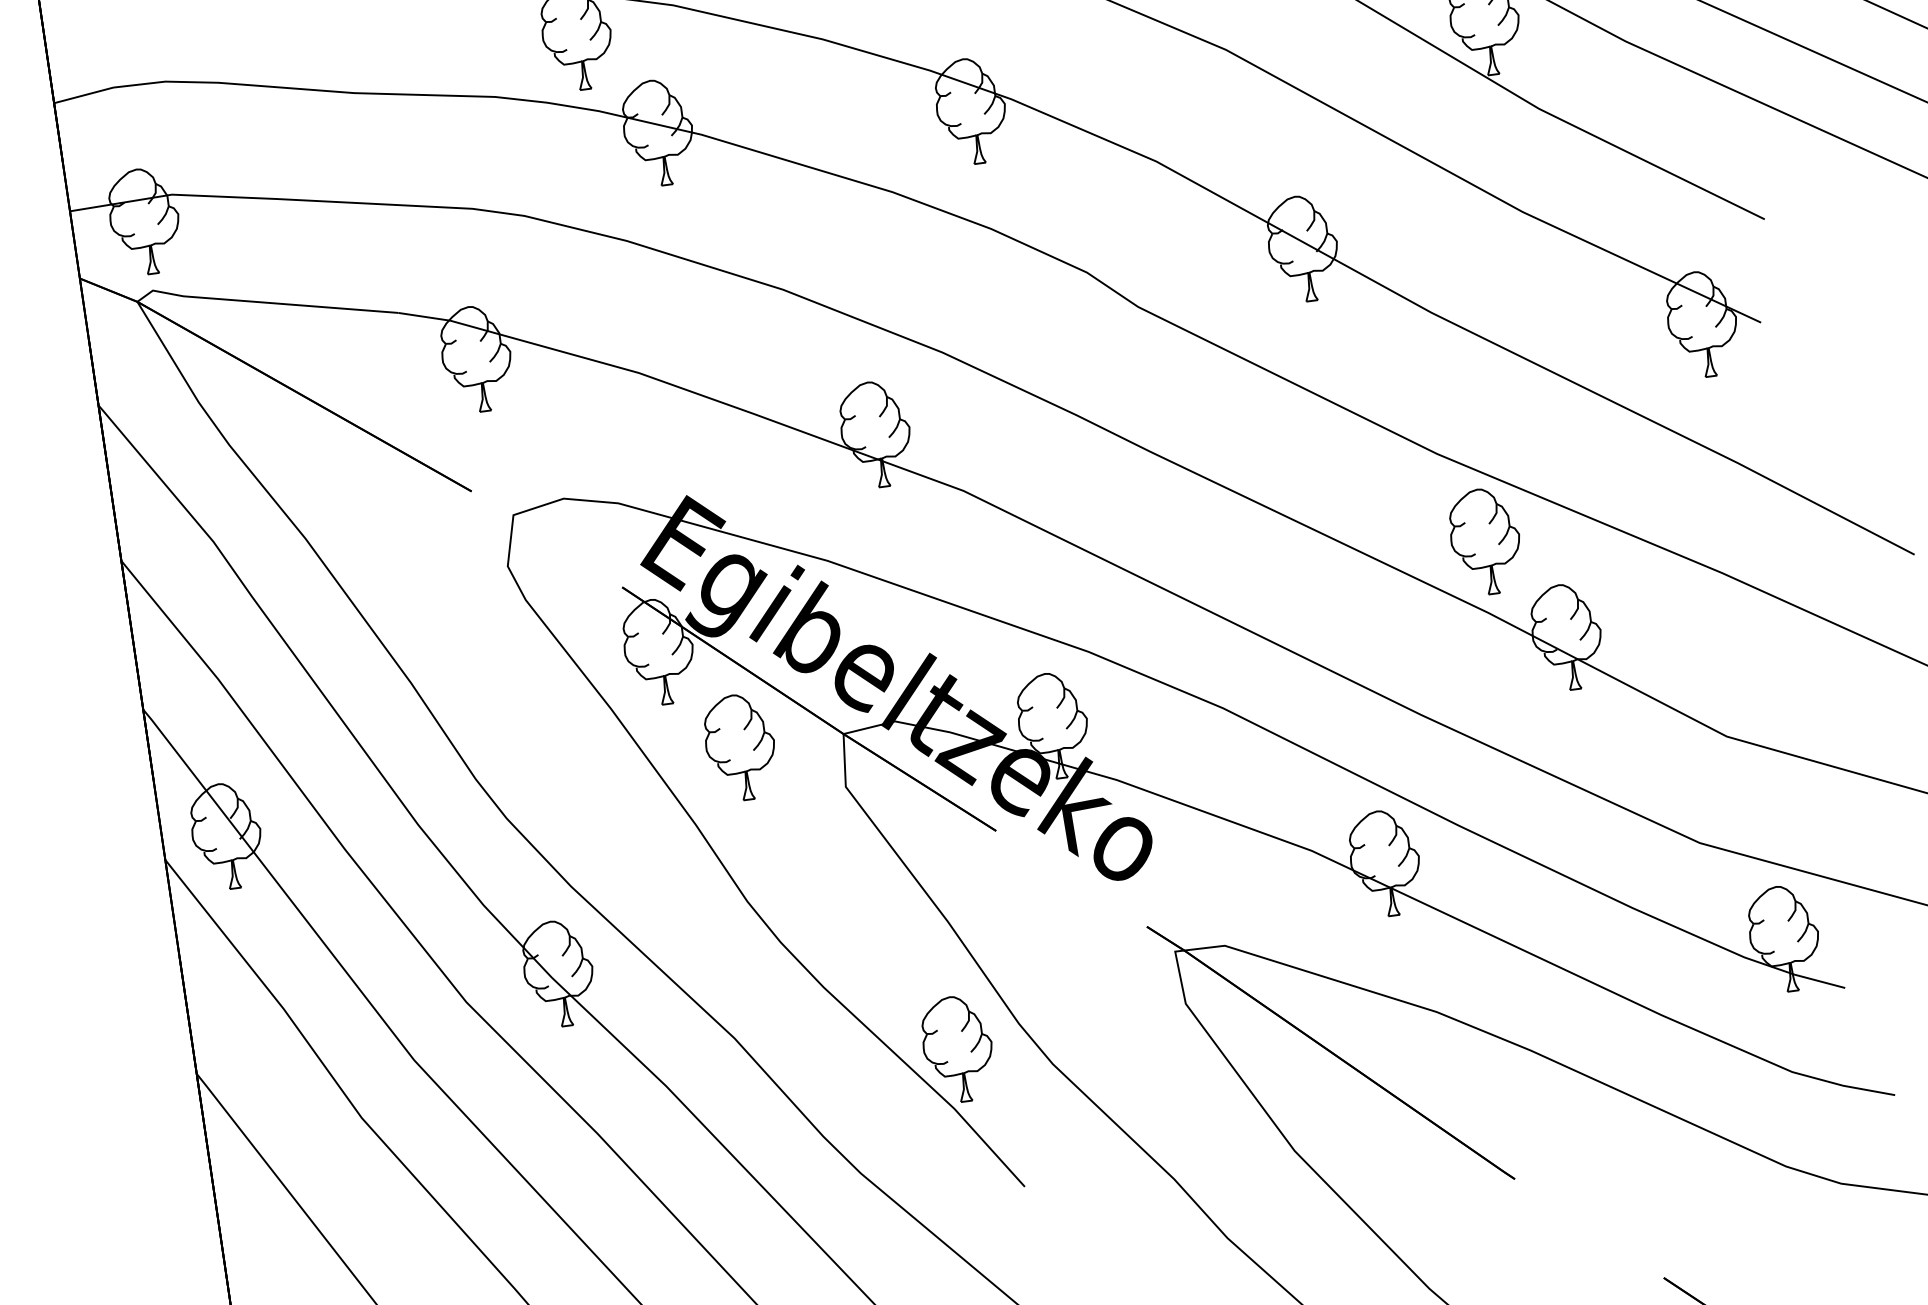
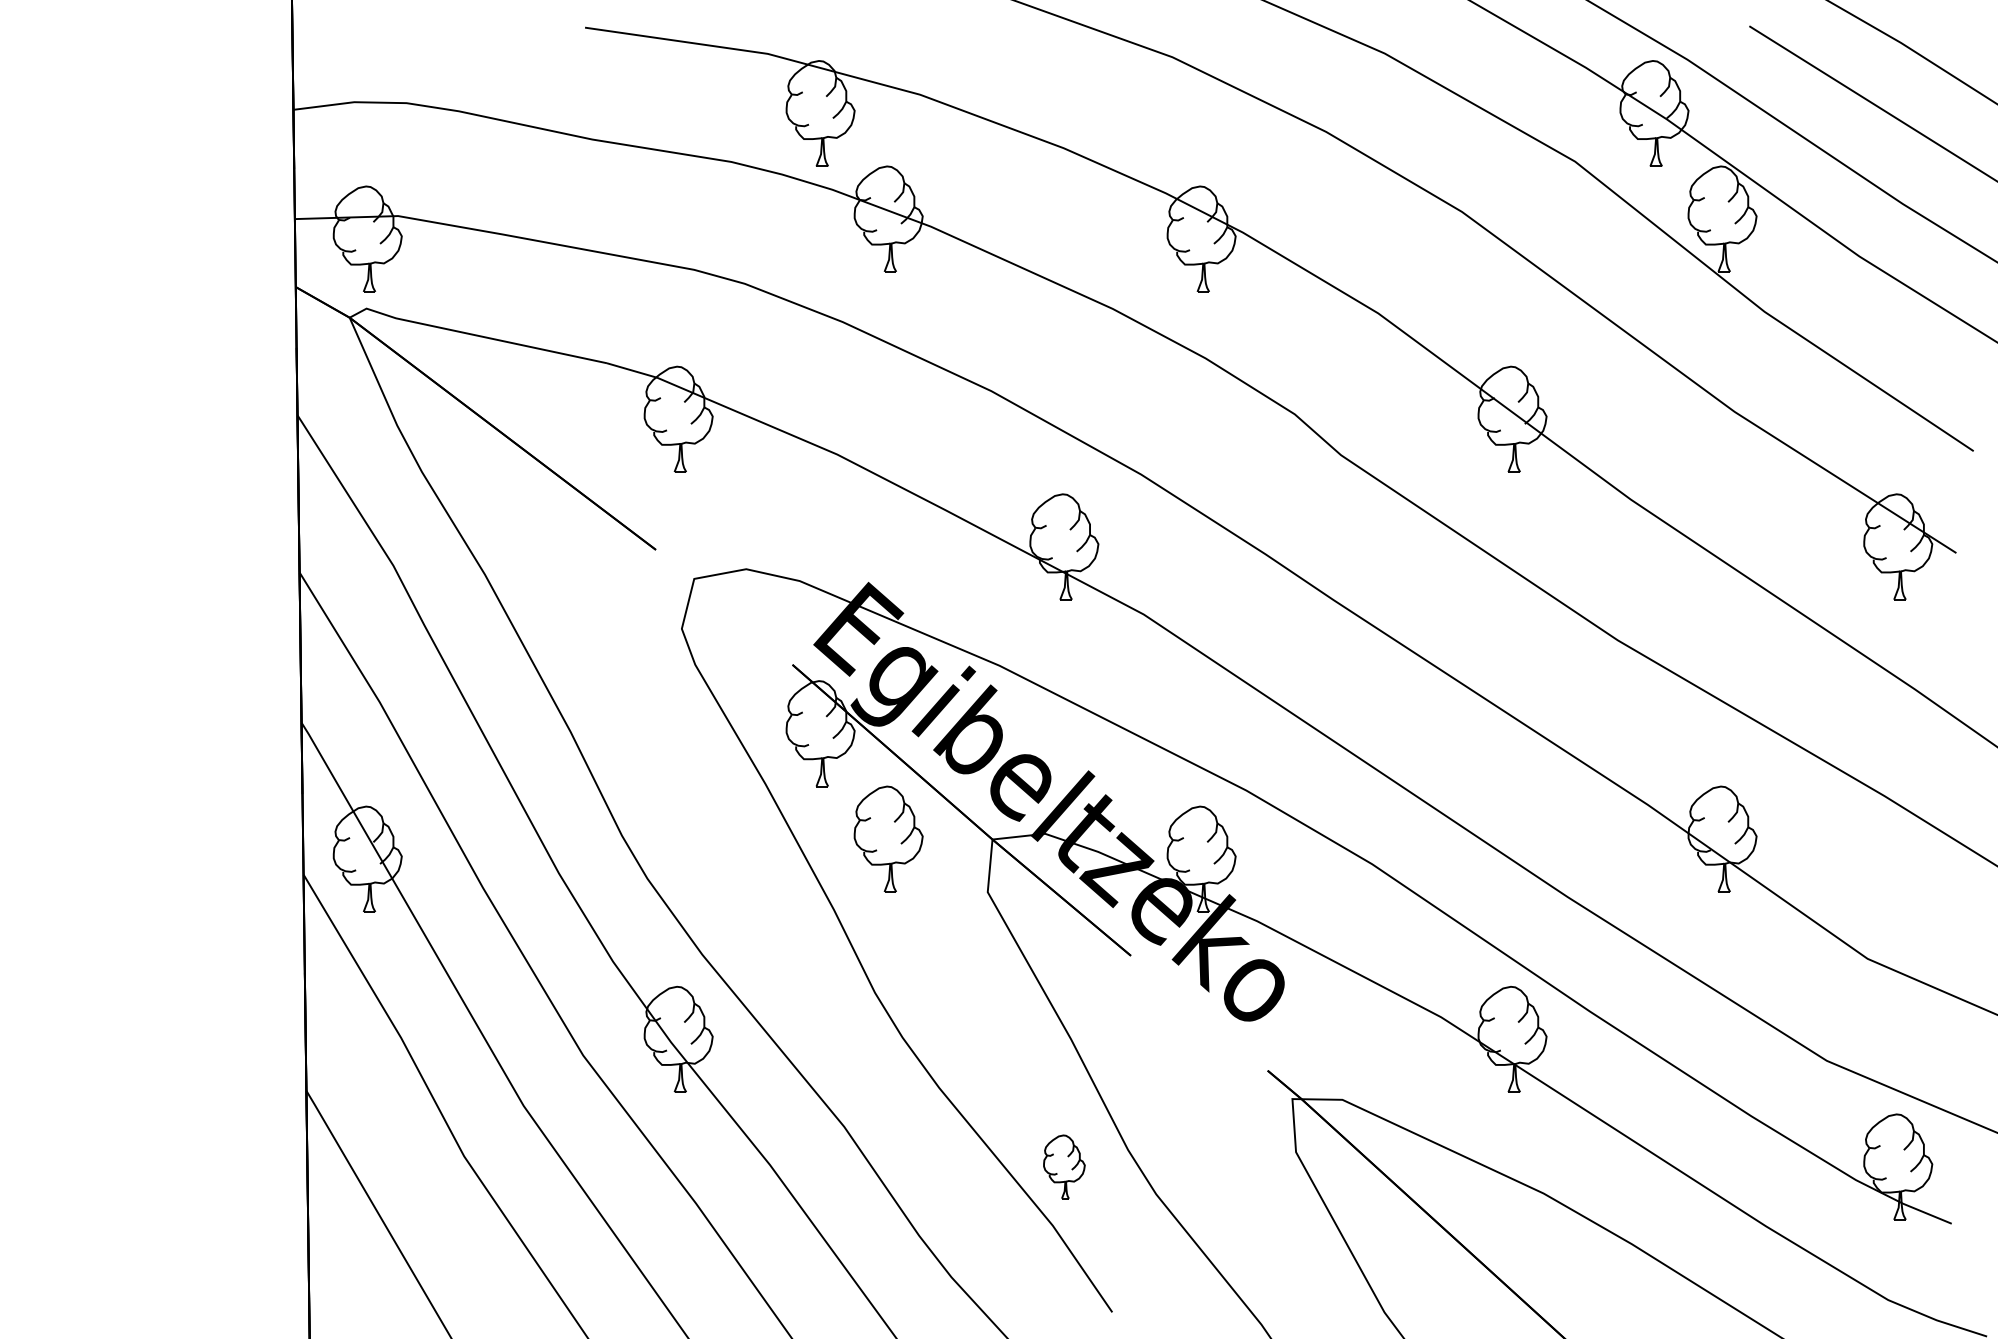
part: (1485, 541) -> (1654, 733), removed
part: (958, 1048) -> (1064, 1166), size x0.6

